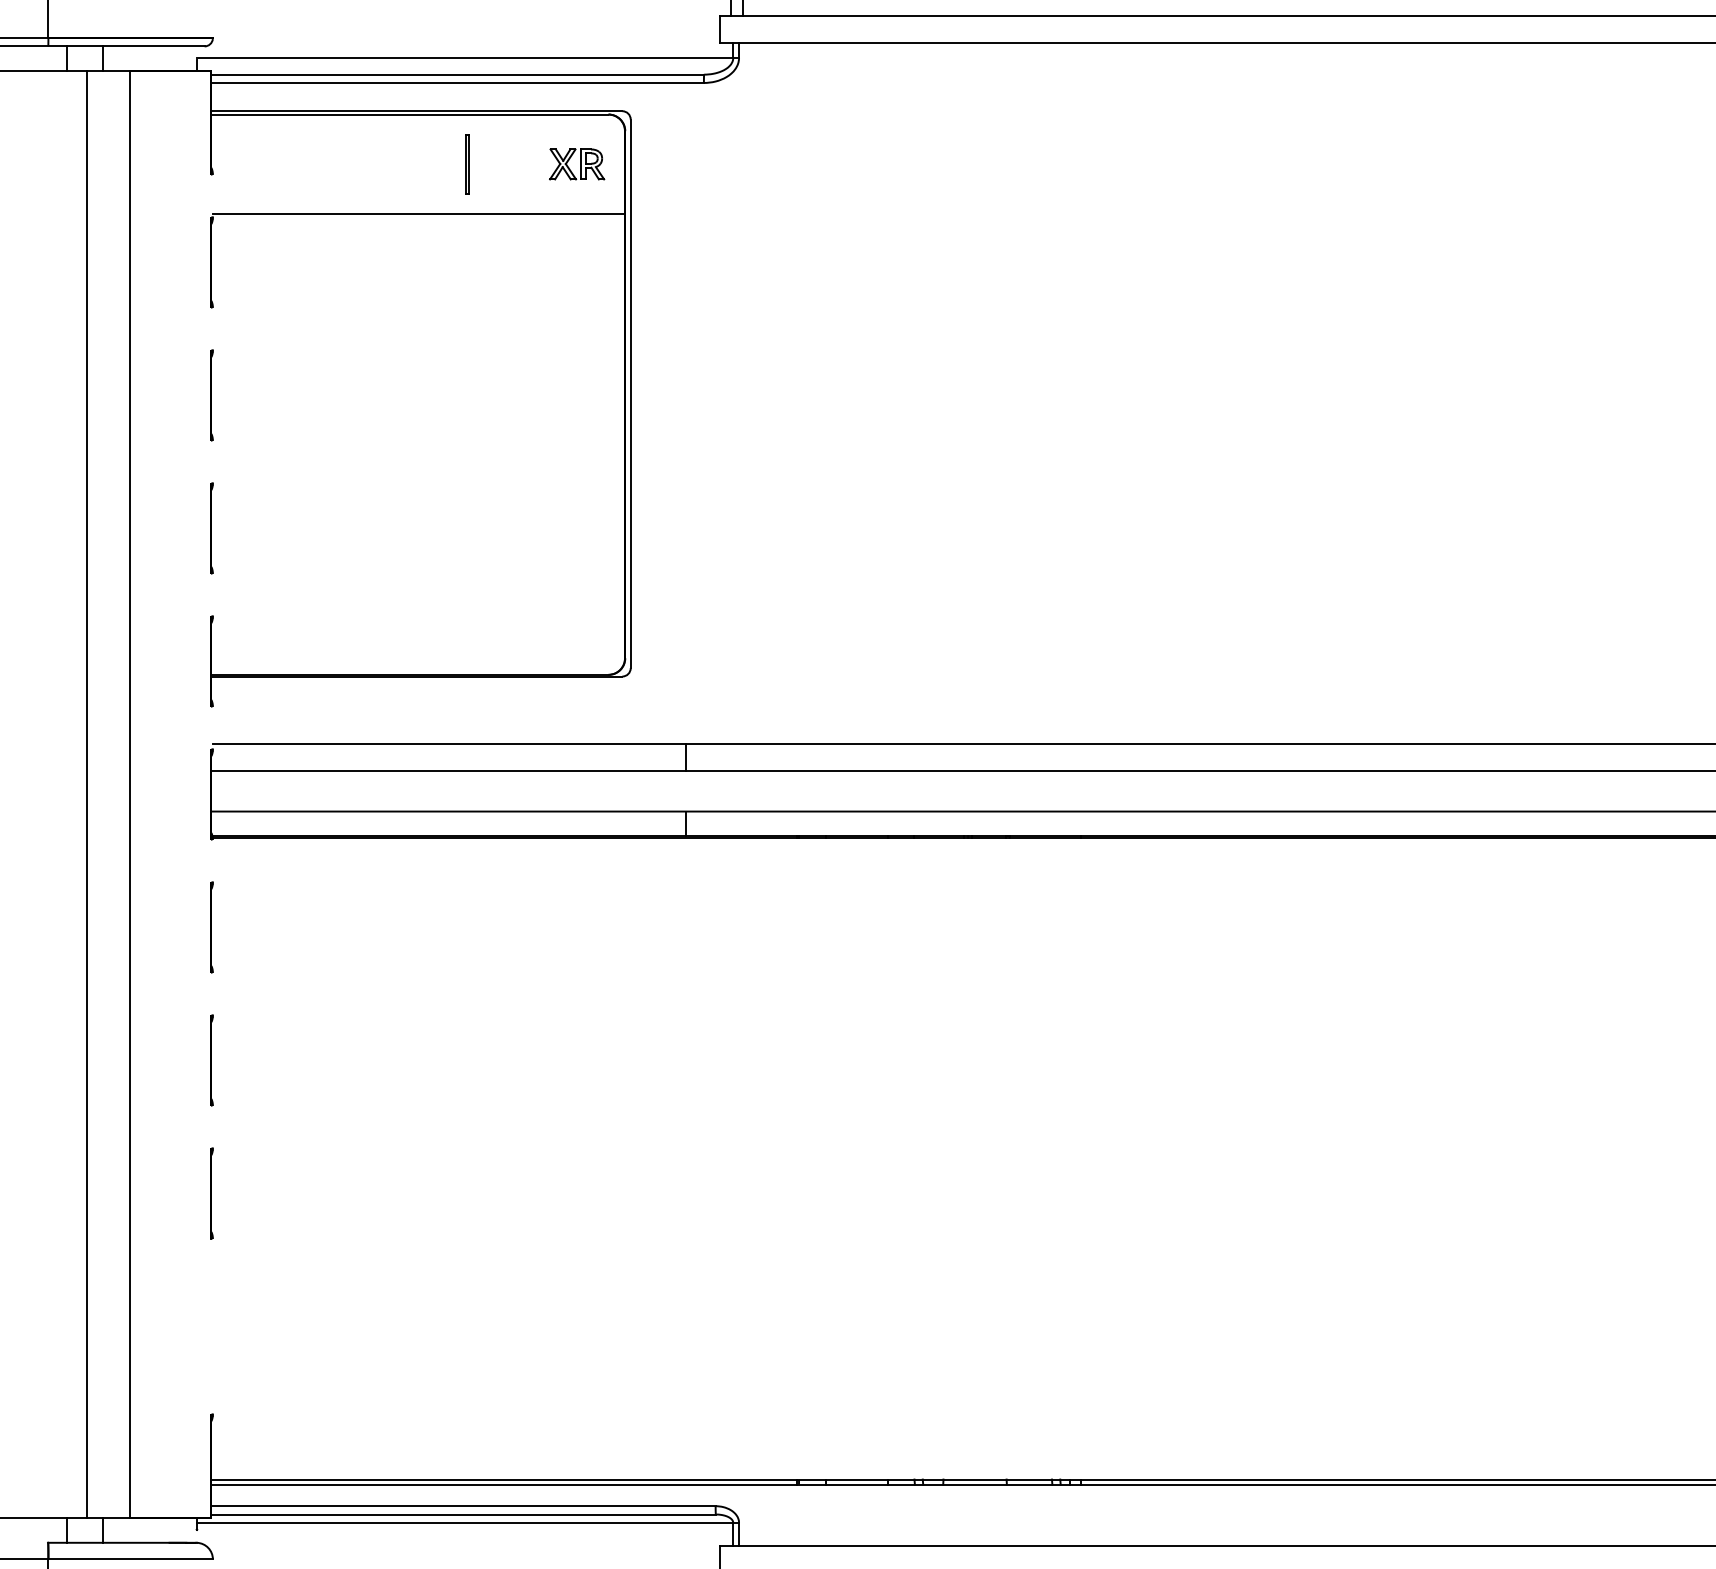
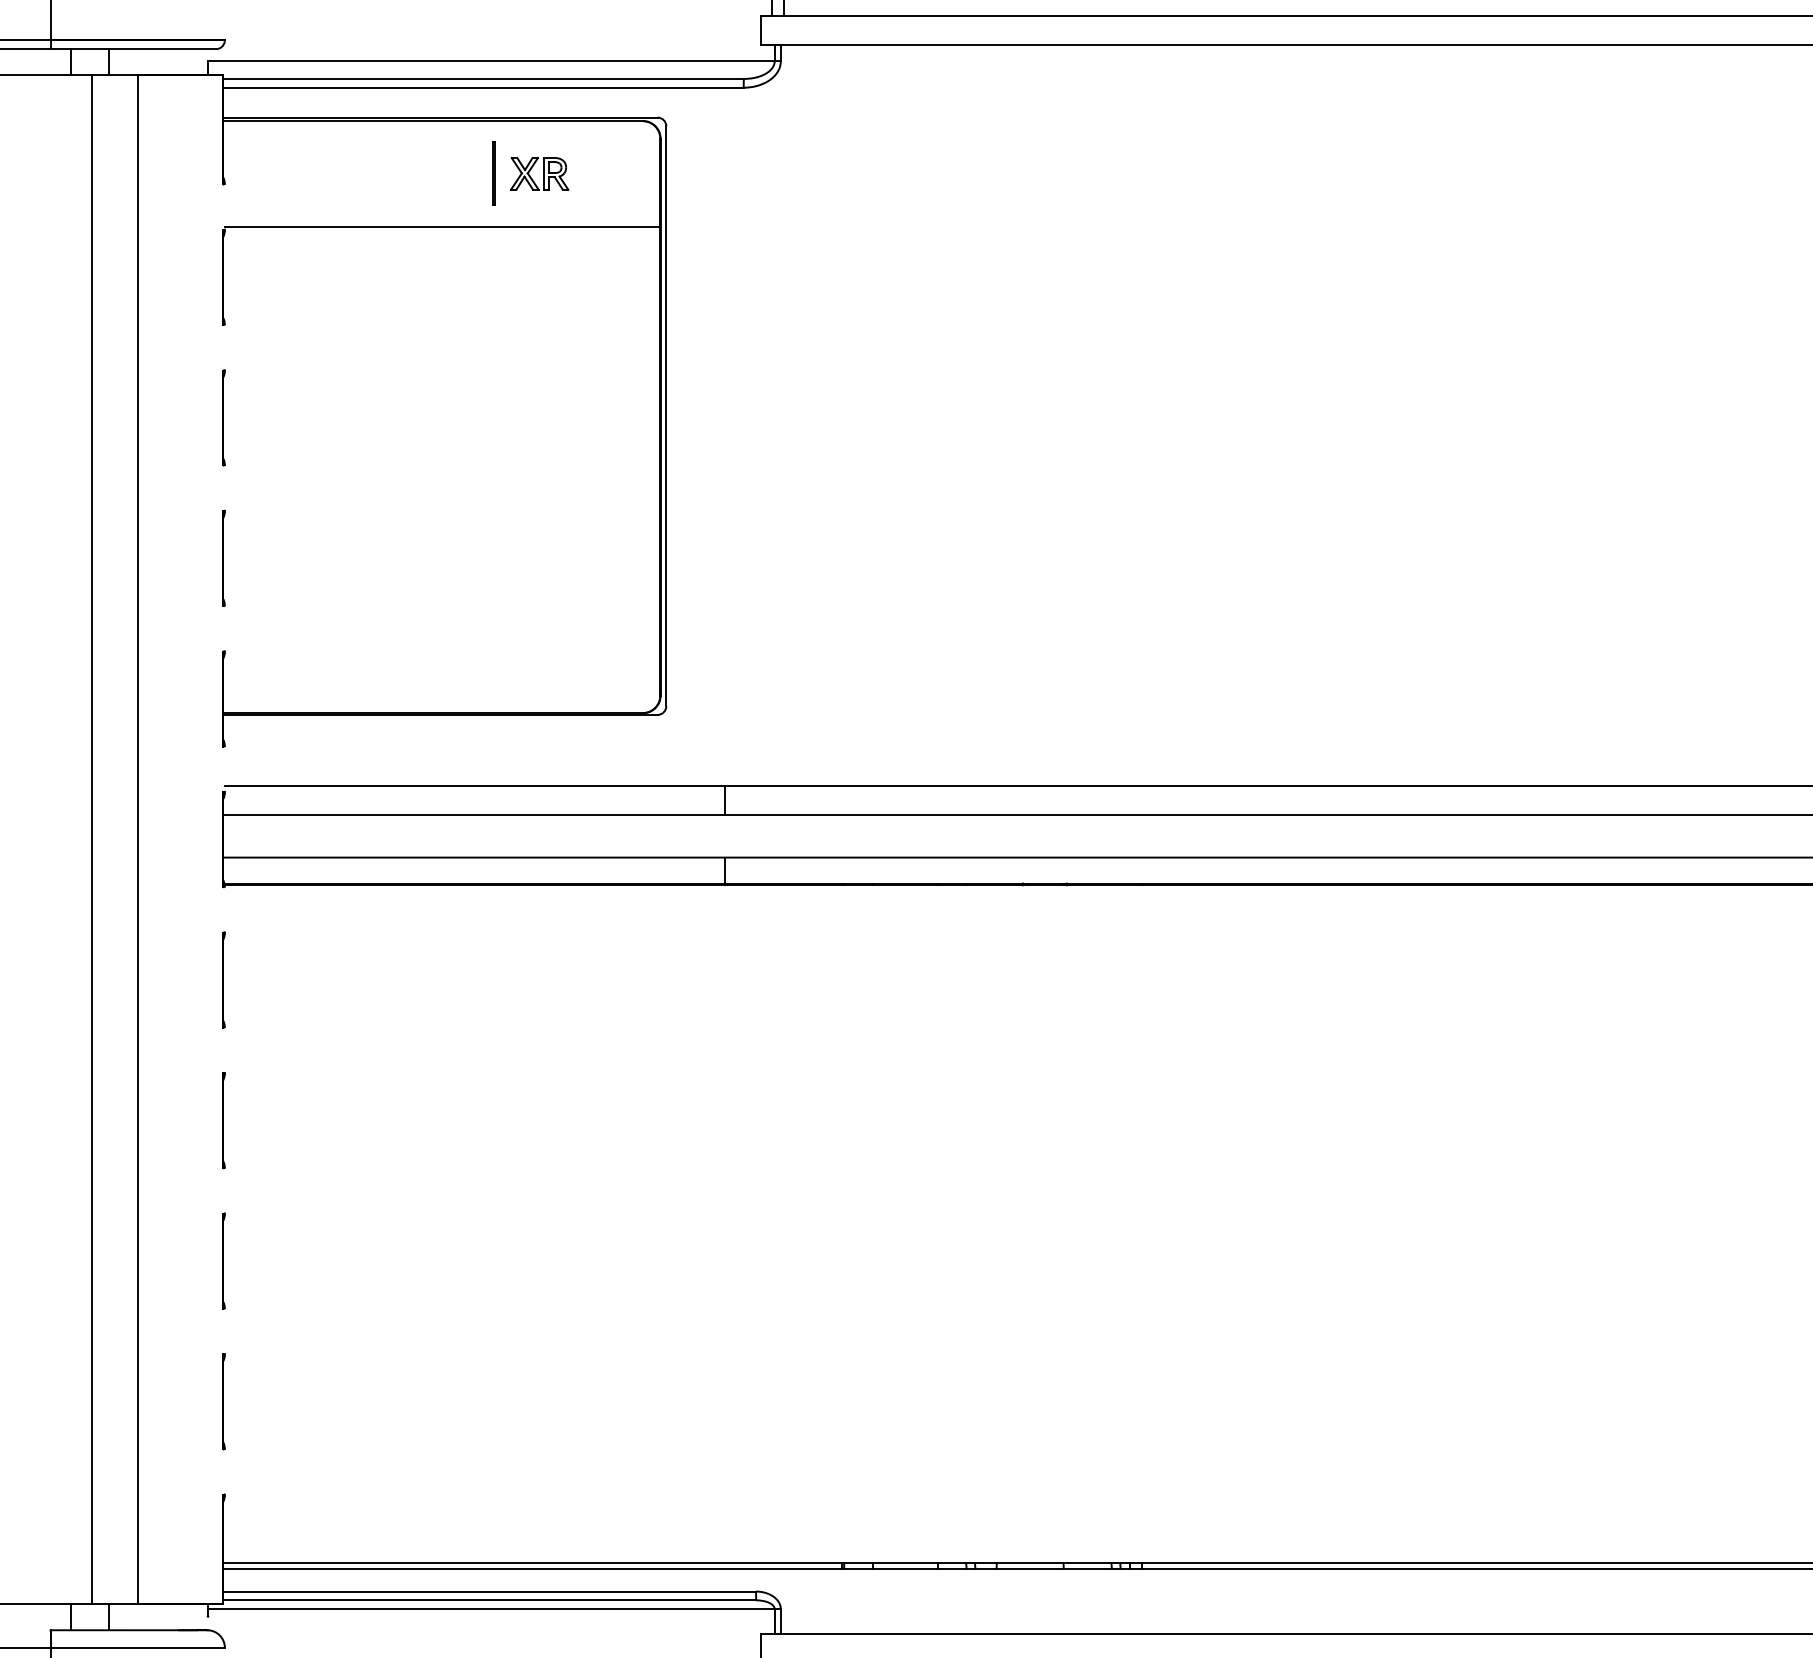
part: (576, 164) -> (539, 173), moved
part: (211, 1326) -> (223, 1401), added

